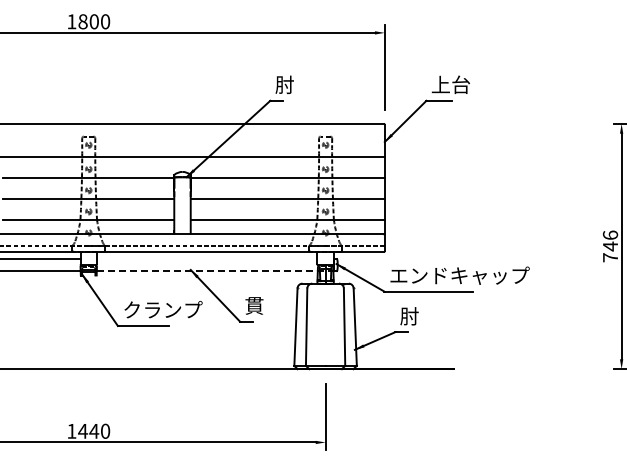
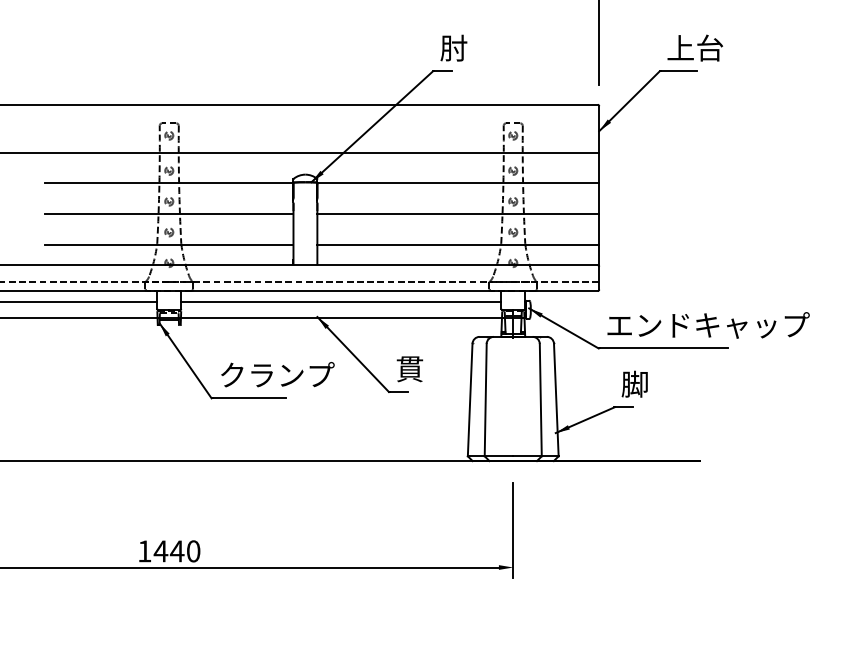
line: (206, 259) -> (340, 301), added
line: (215, 270) -> (353, 317), dashed -> solid
text: (409, 316) -> (635, 384), 肘 -> 脚

